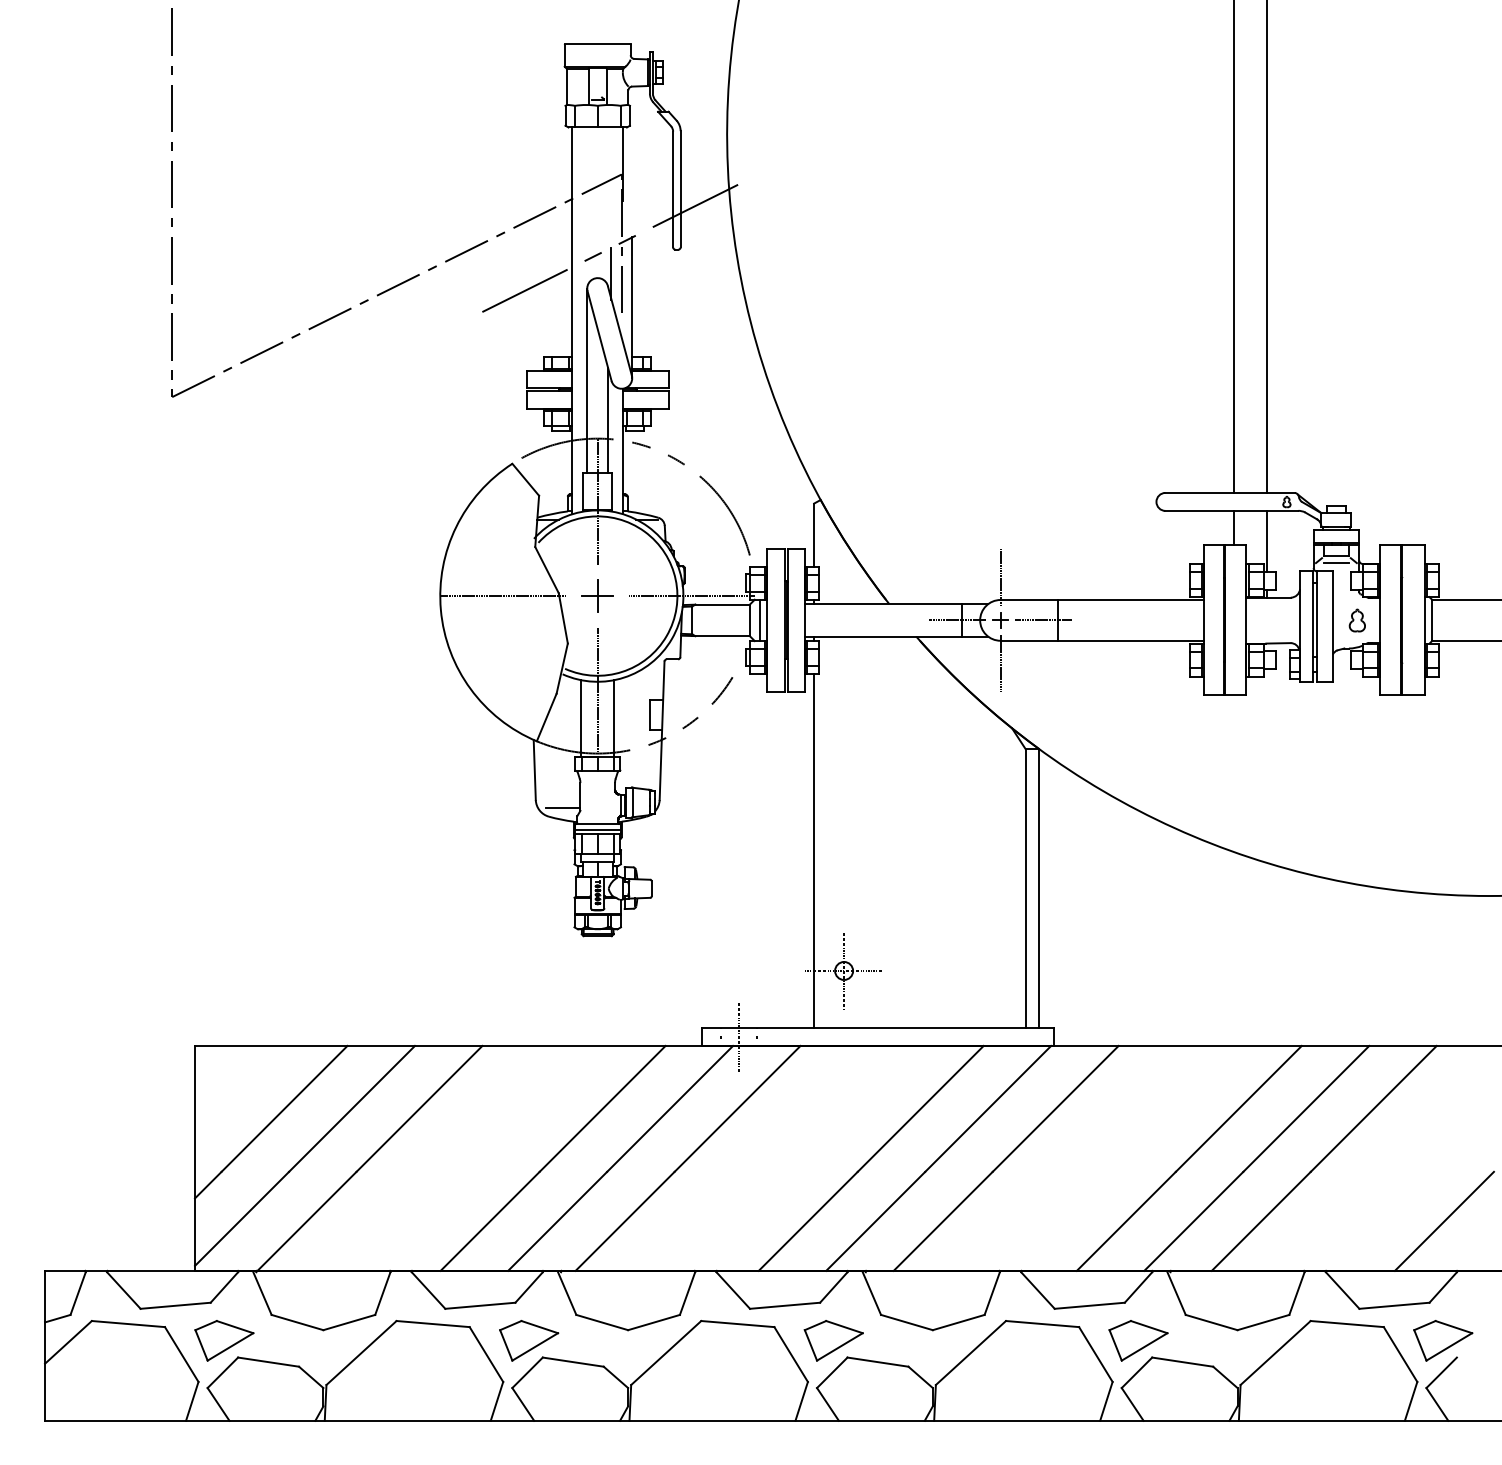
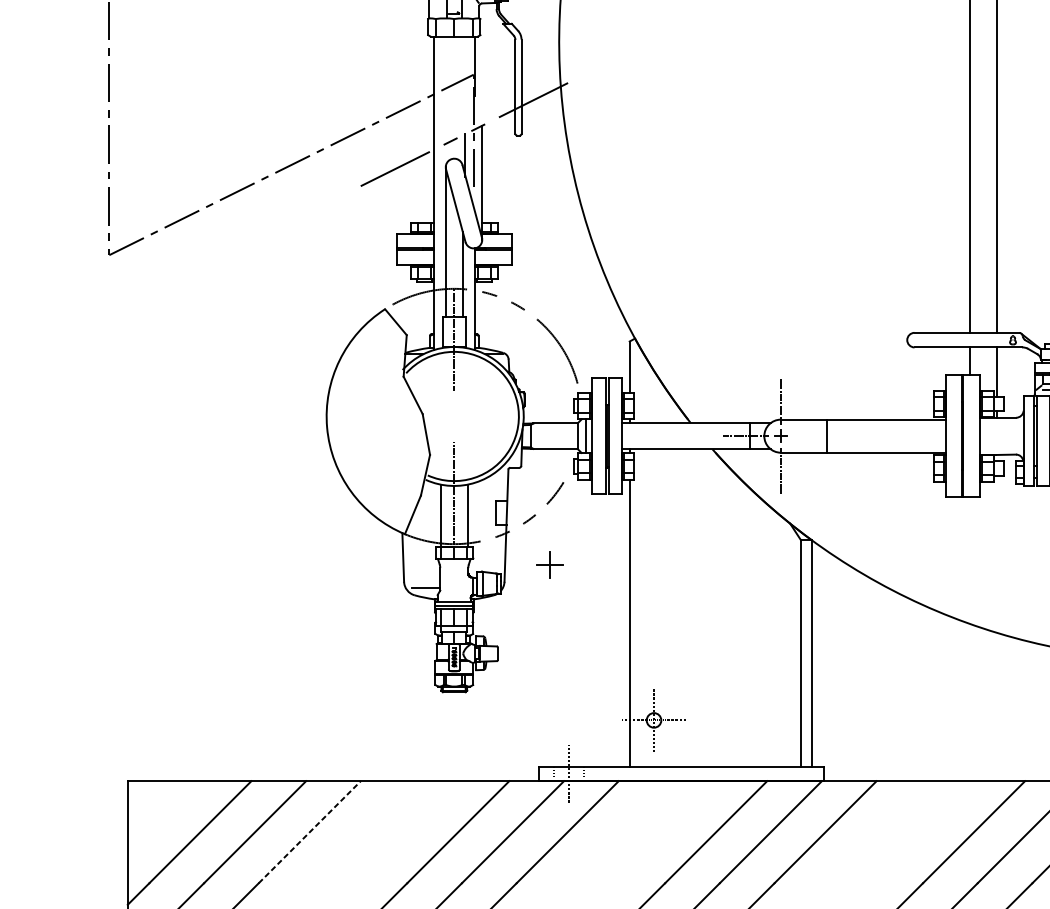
part: (597, 595) -> (549, 564), moved
line: (503, 596) -> (377, 416), removed
line: (692, 596) -> (531, 416), removed
line: (1042, 620) -> (814, 436), removed
line: (419, 1108) -> (309, 831), solid -> dashed

